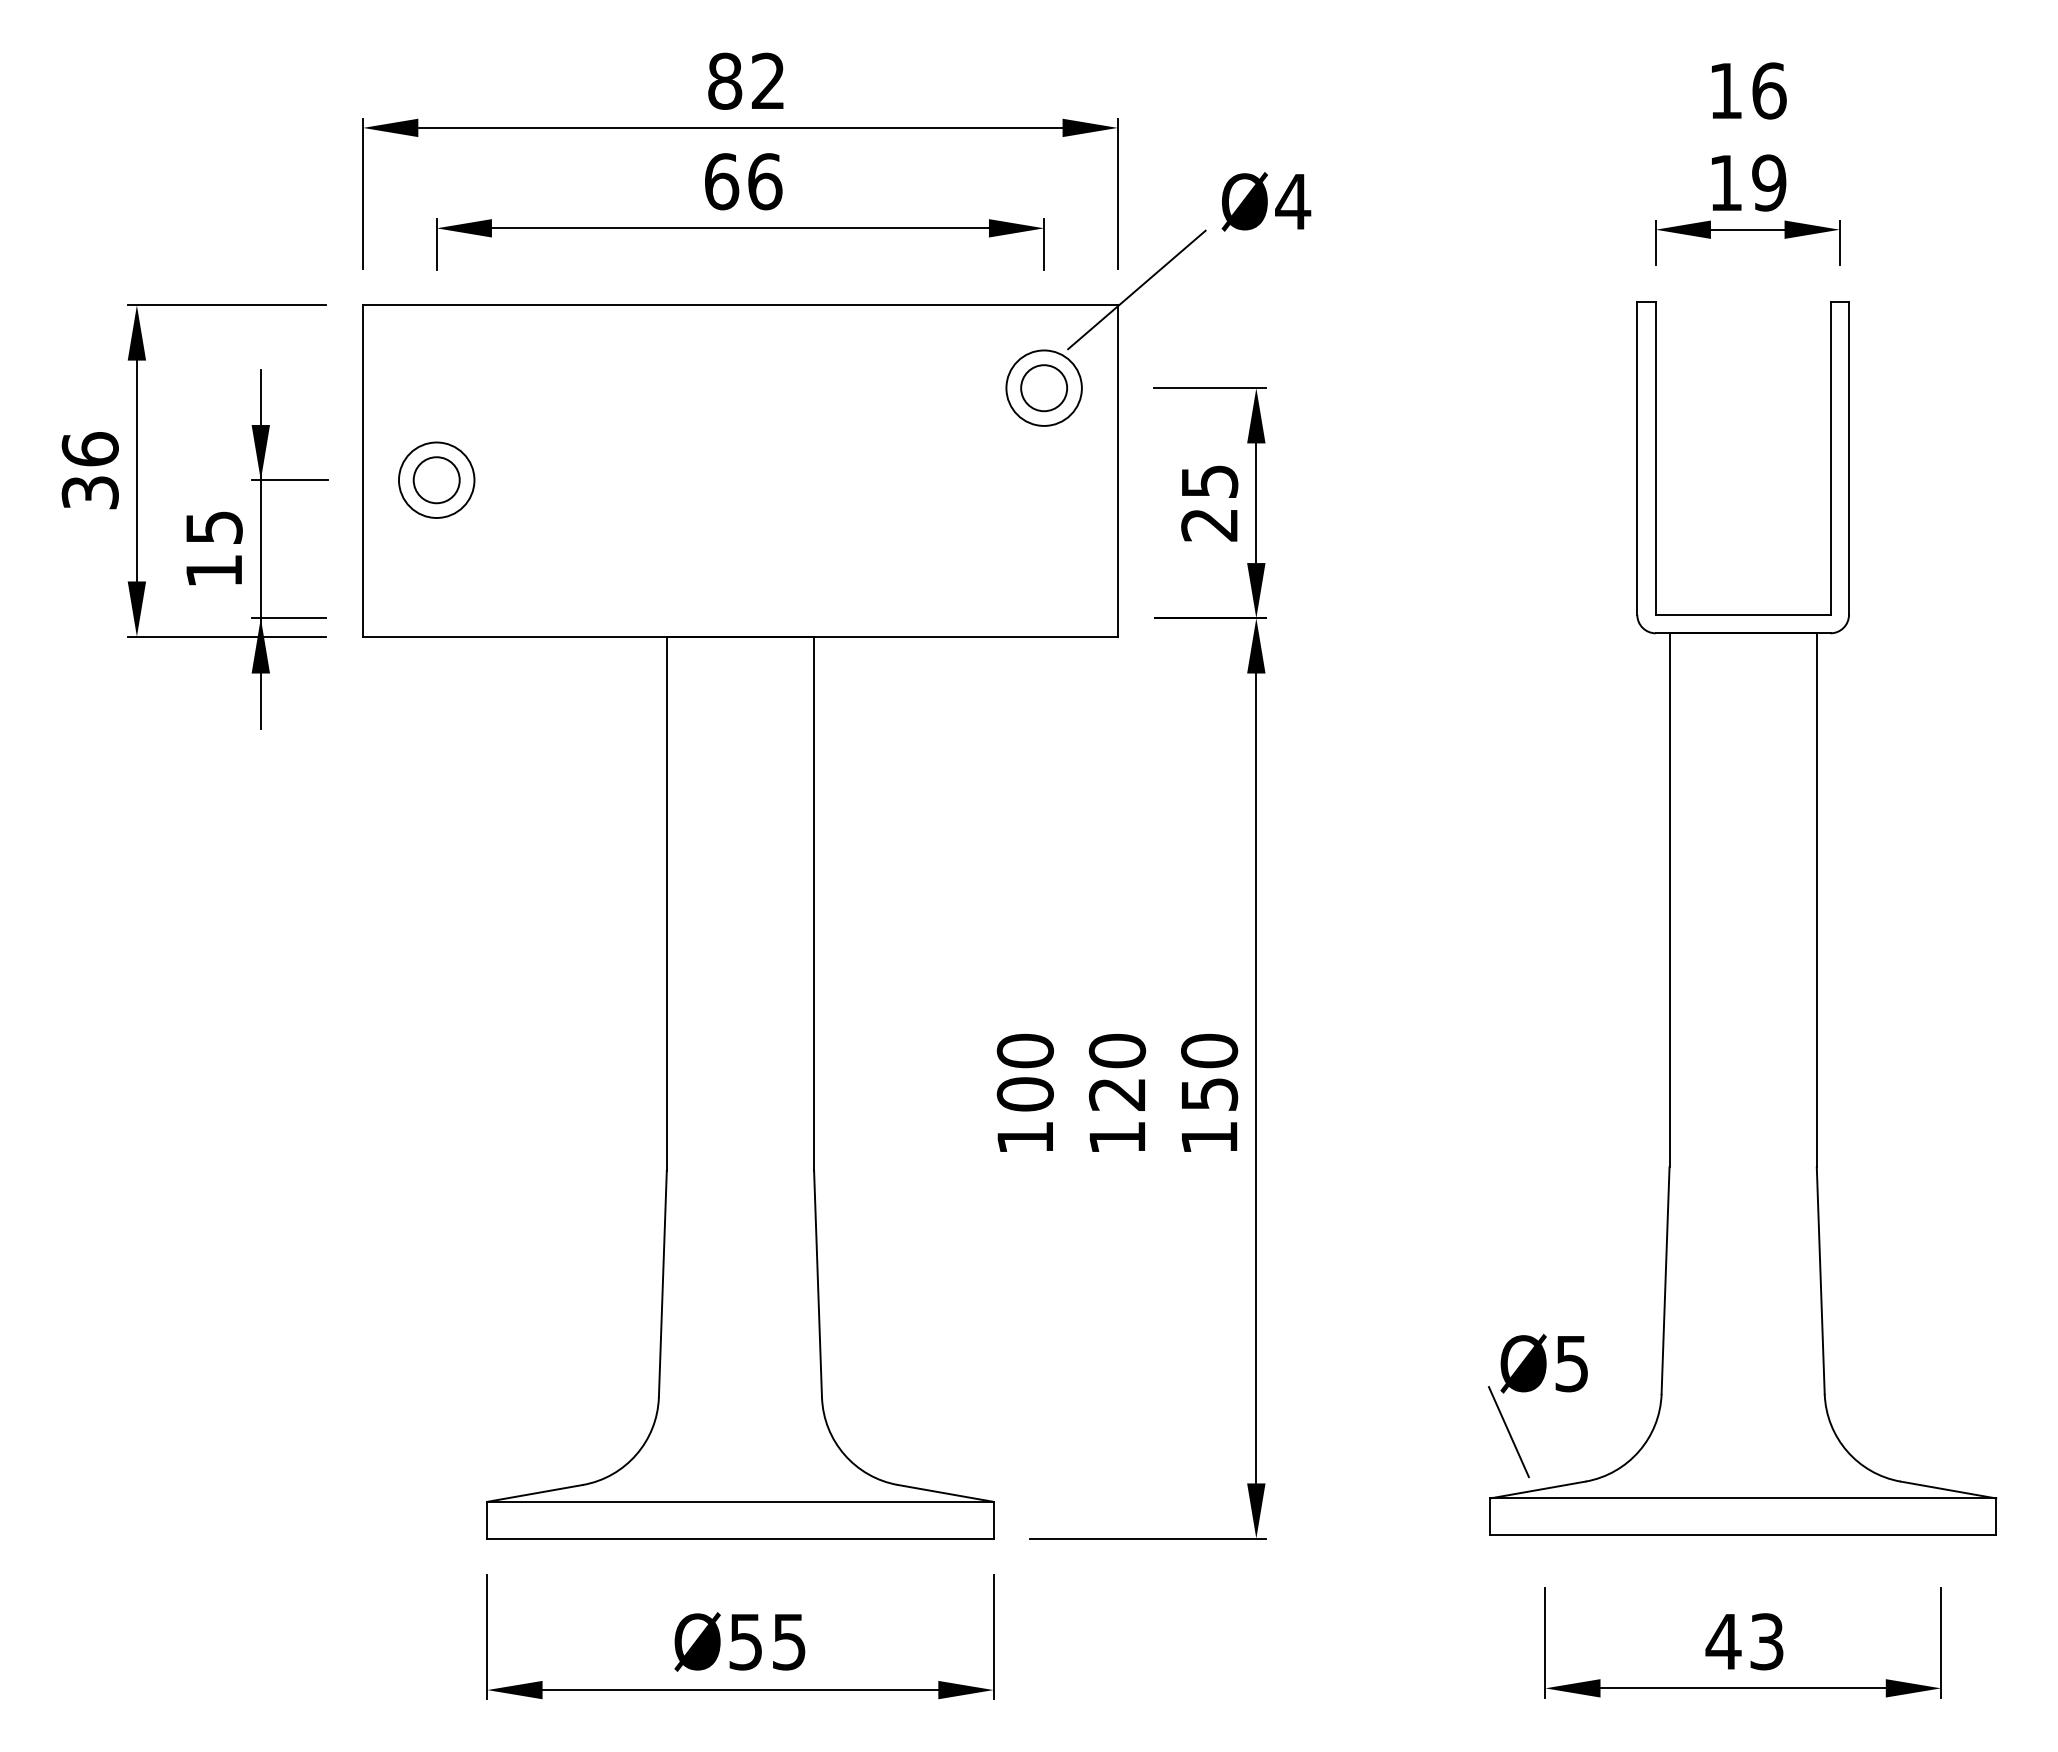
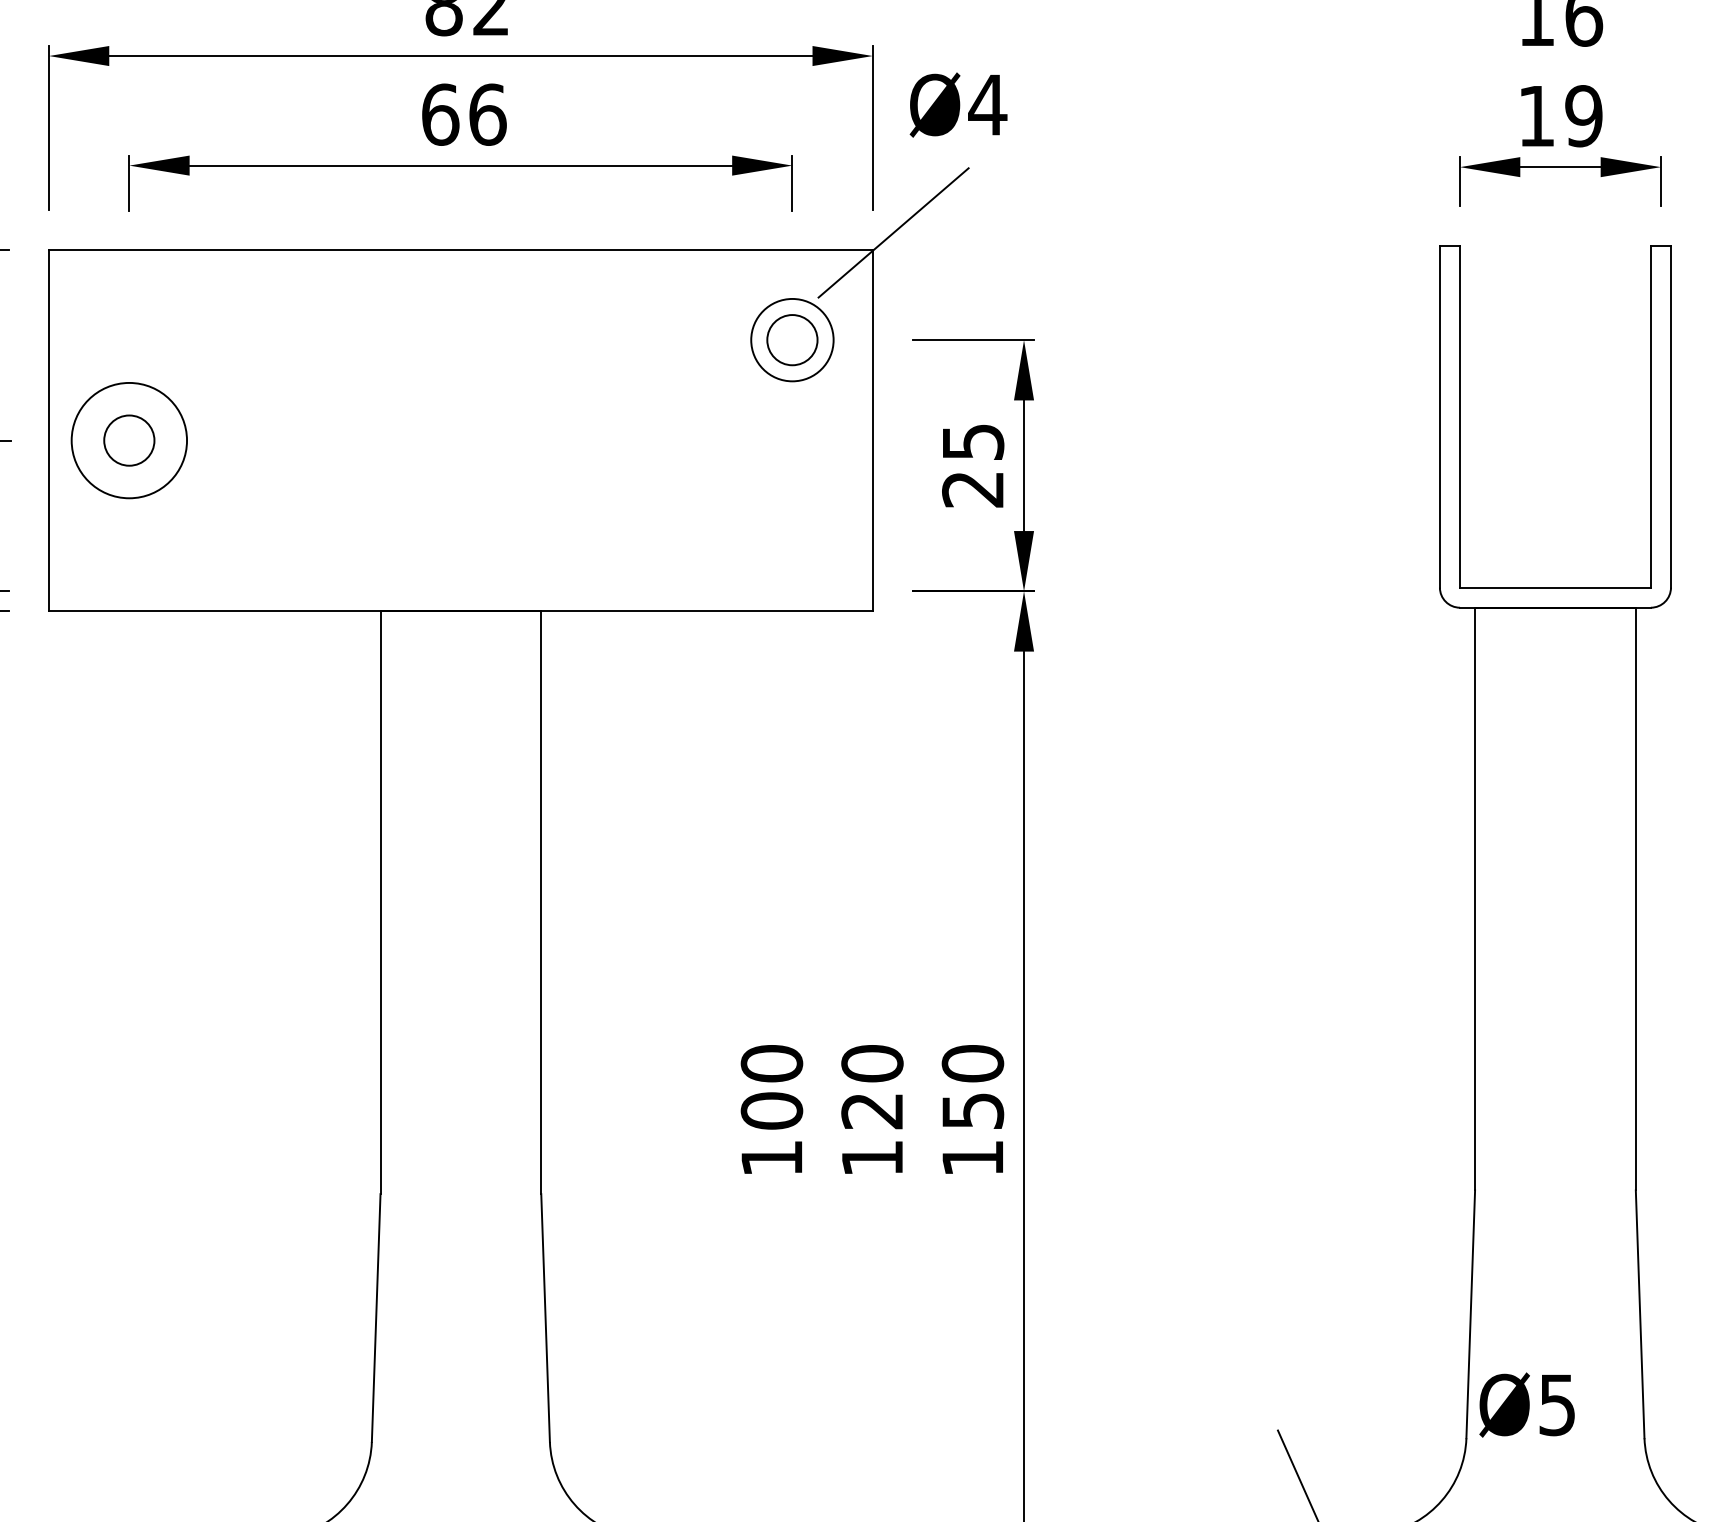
text: (1266, 201) -> (958, 104), moved
circle: (436, 479) -> (129, 439), size x1.4
text: (1543, 1363) -> (1526, 1404), moved

